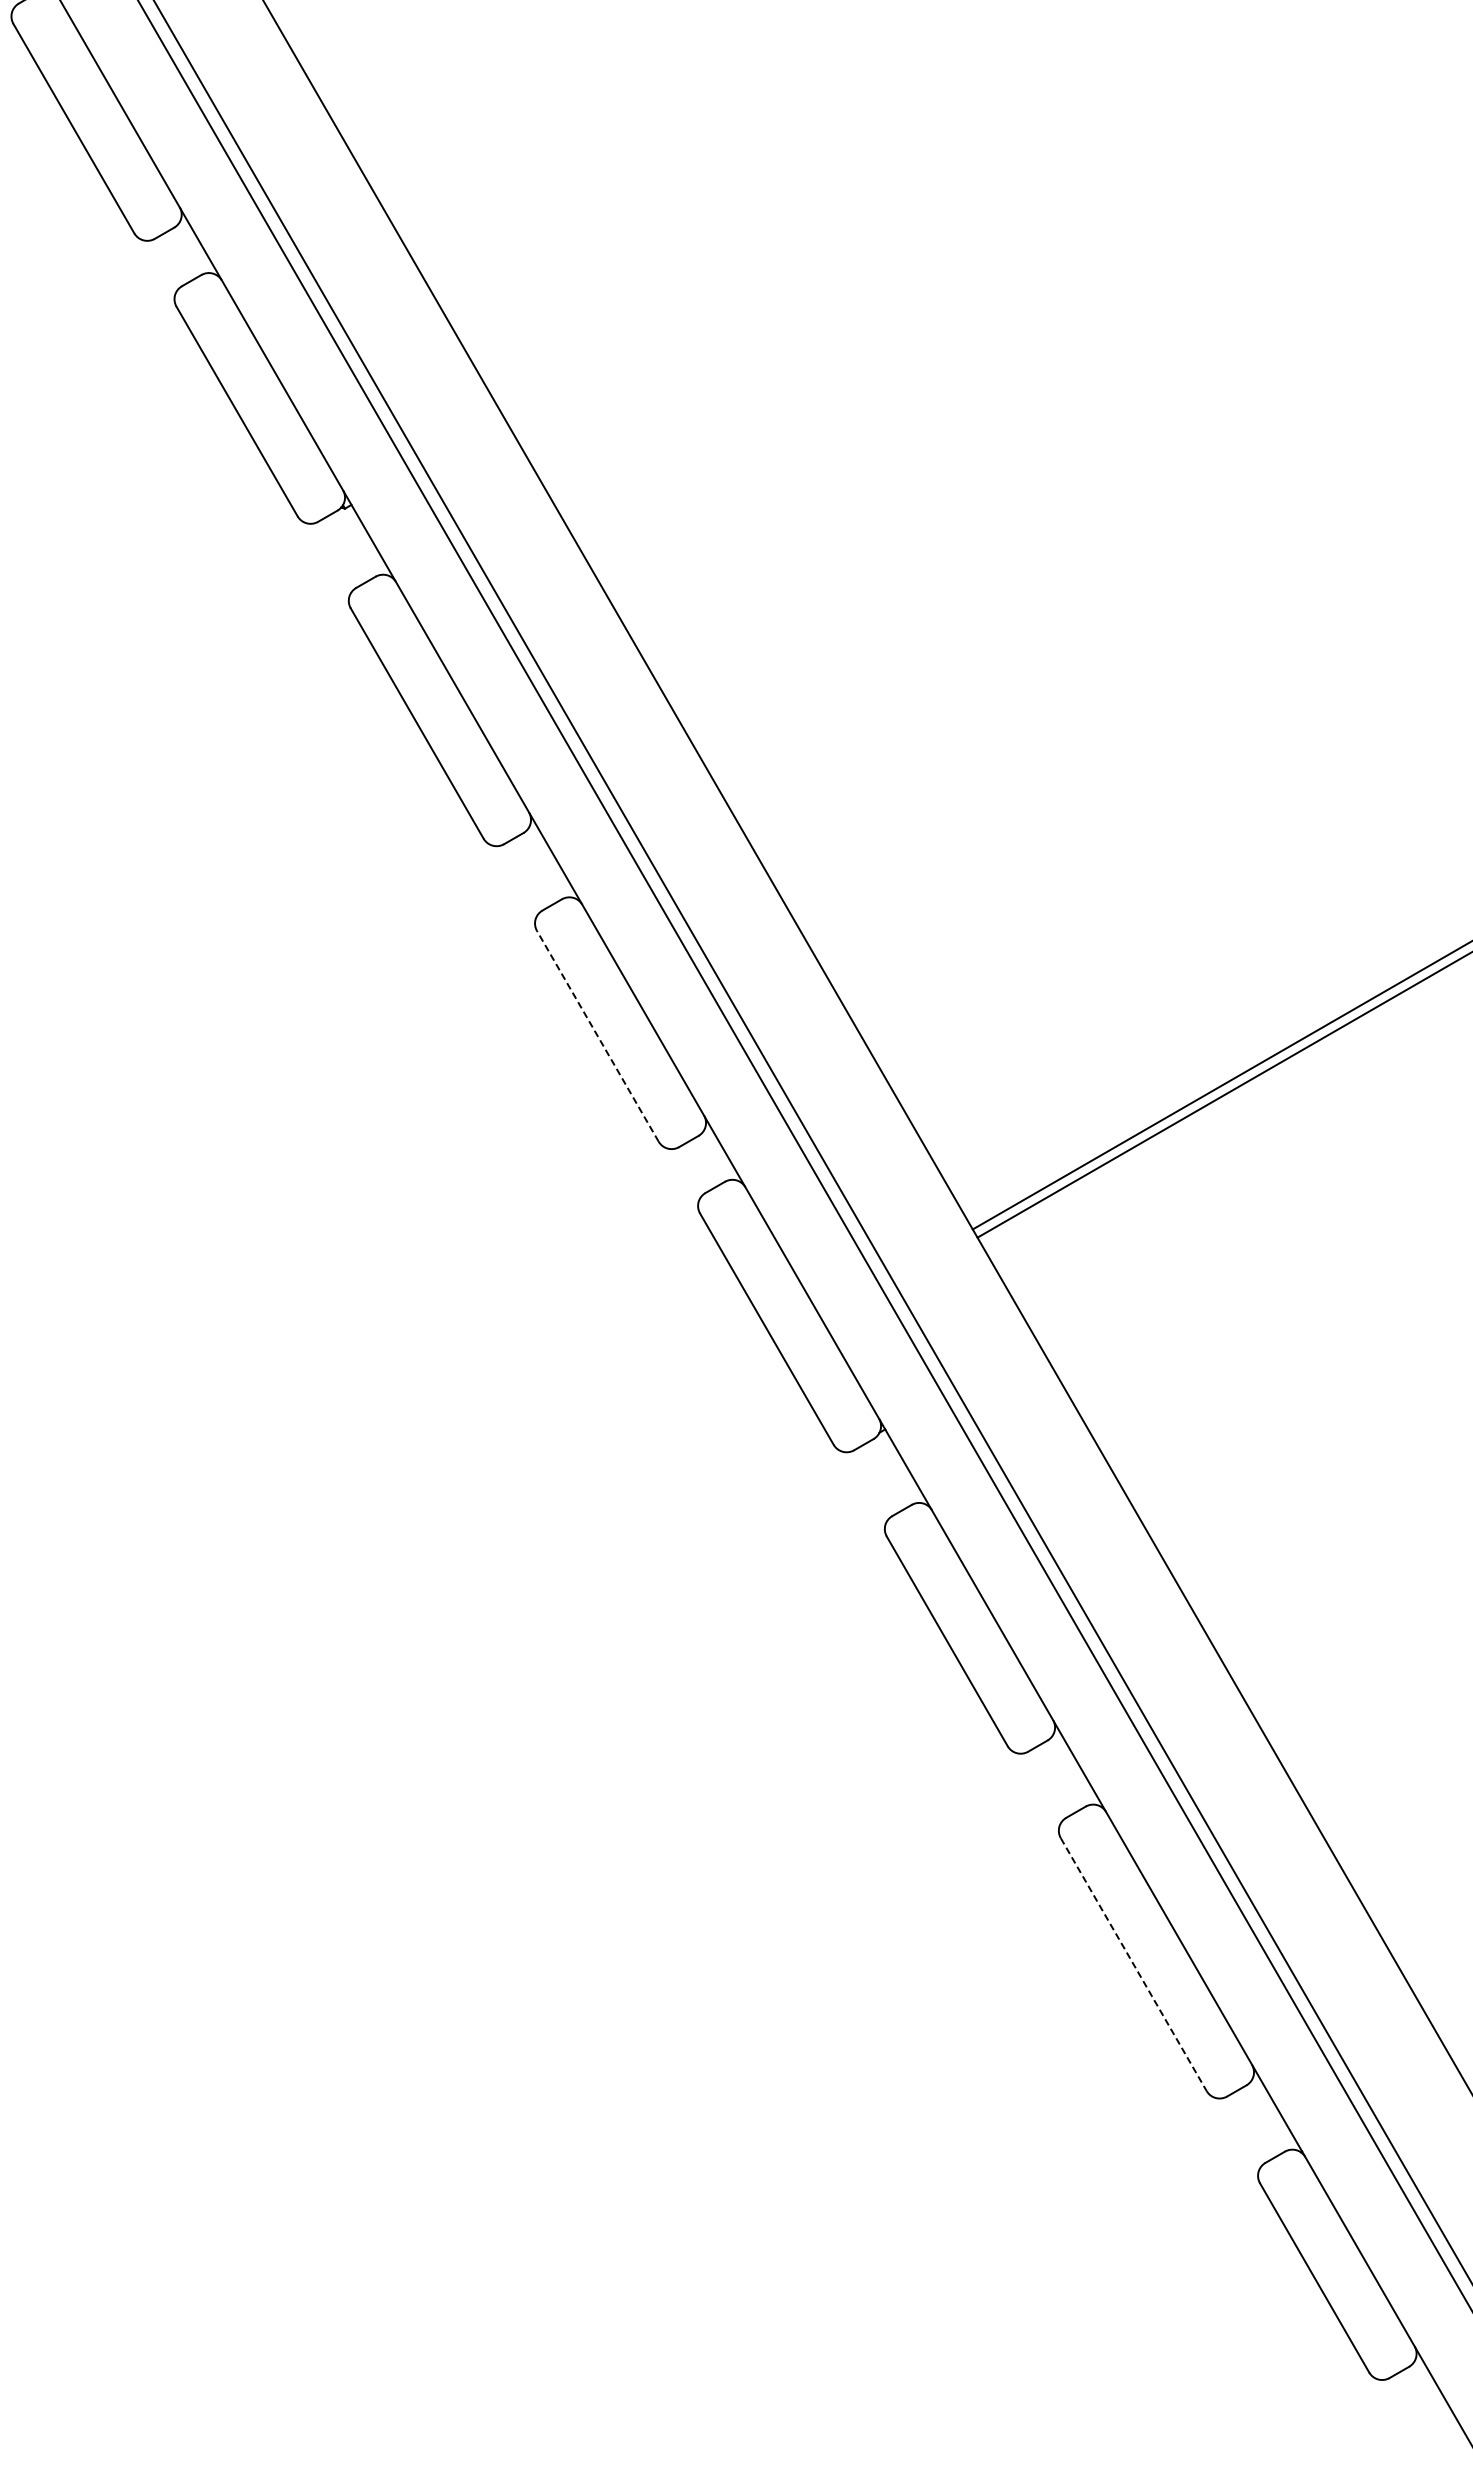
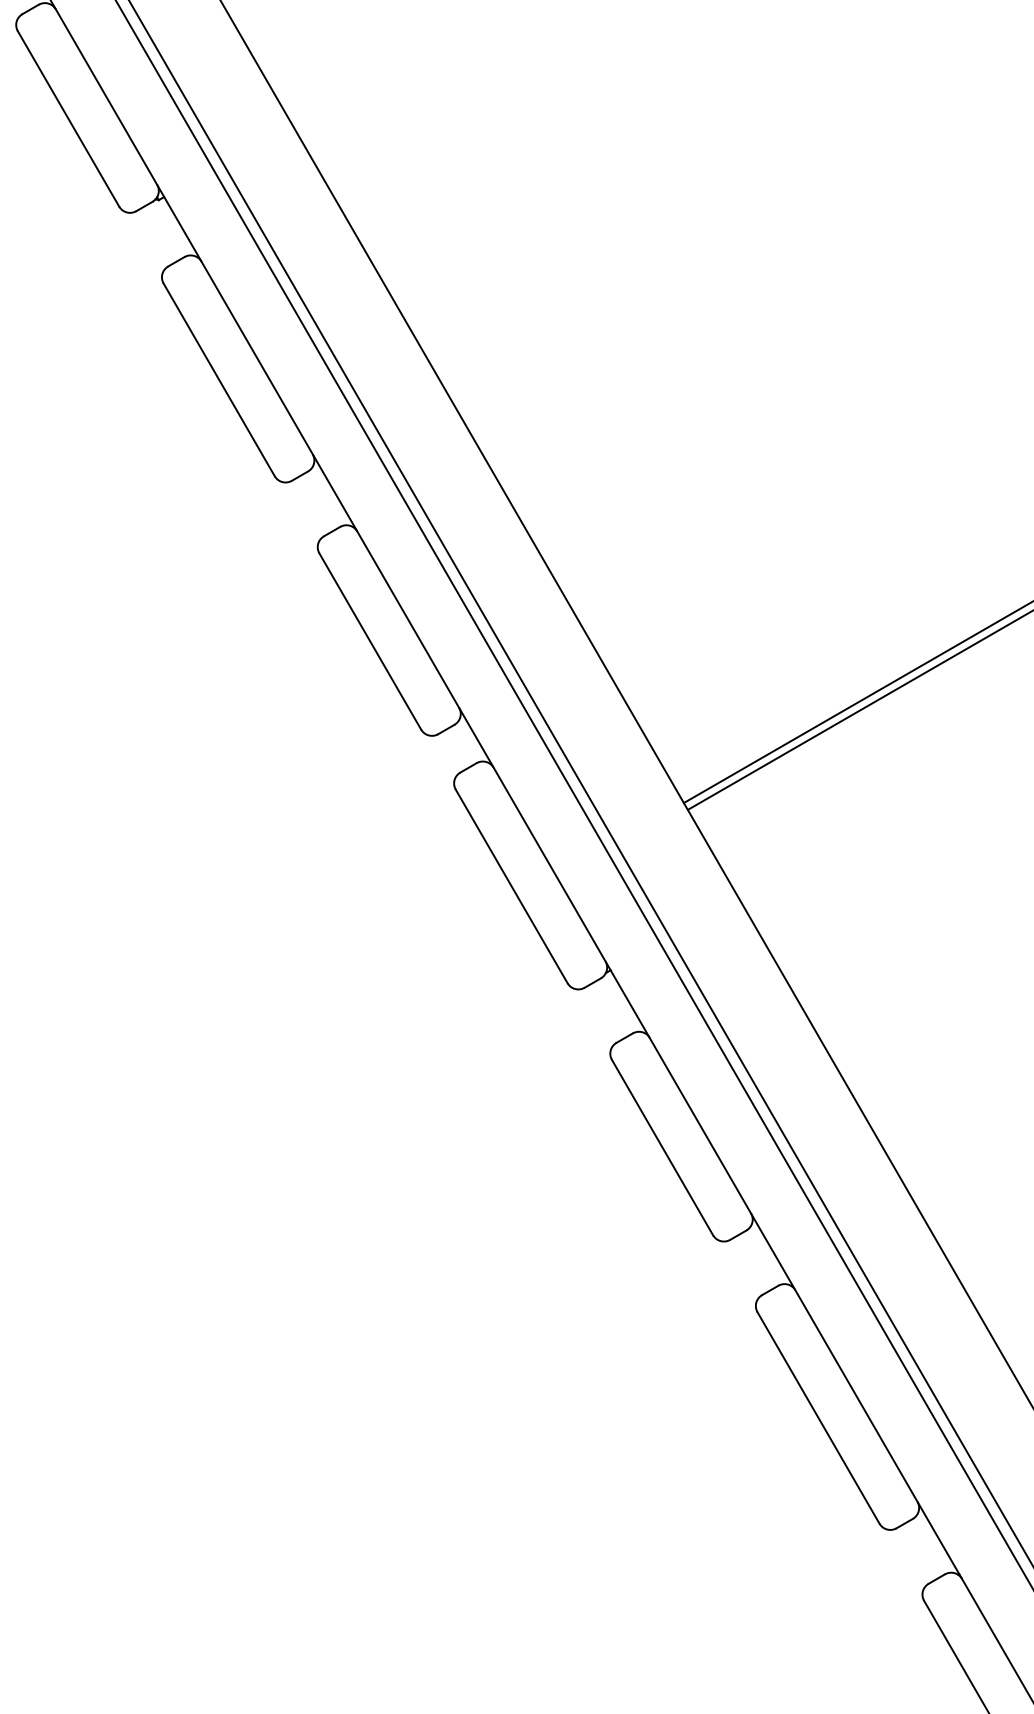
line: (597, 1036) -> (369, 641), dashed -> solid
line: (1133, 1964) -> (818, 1417), dashed -> solid

